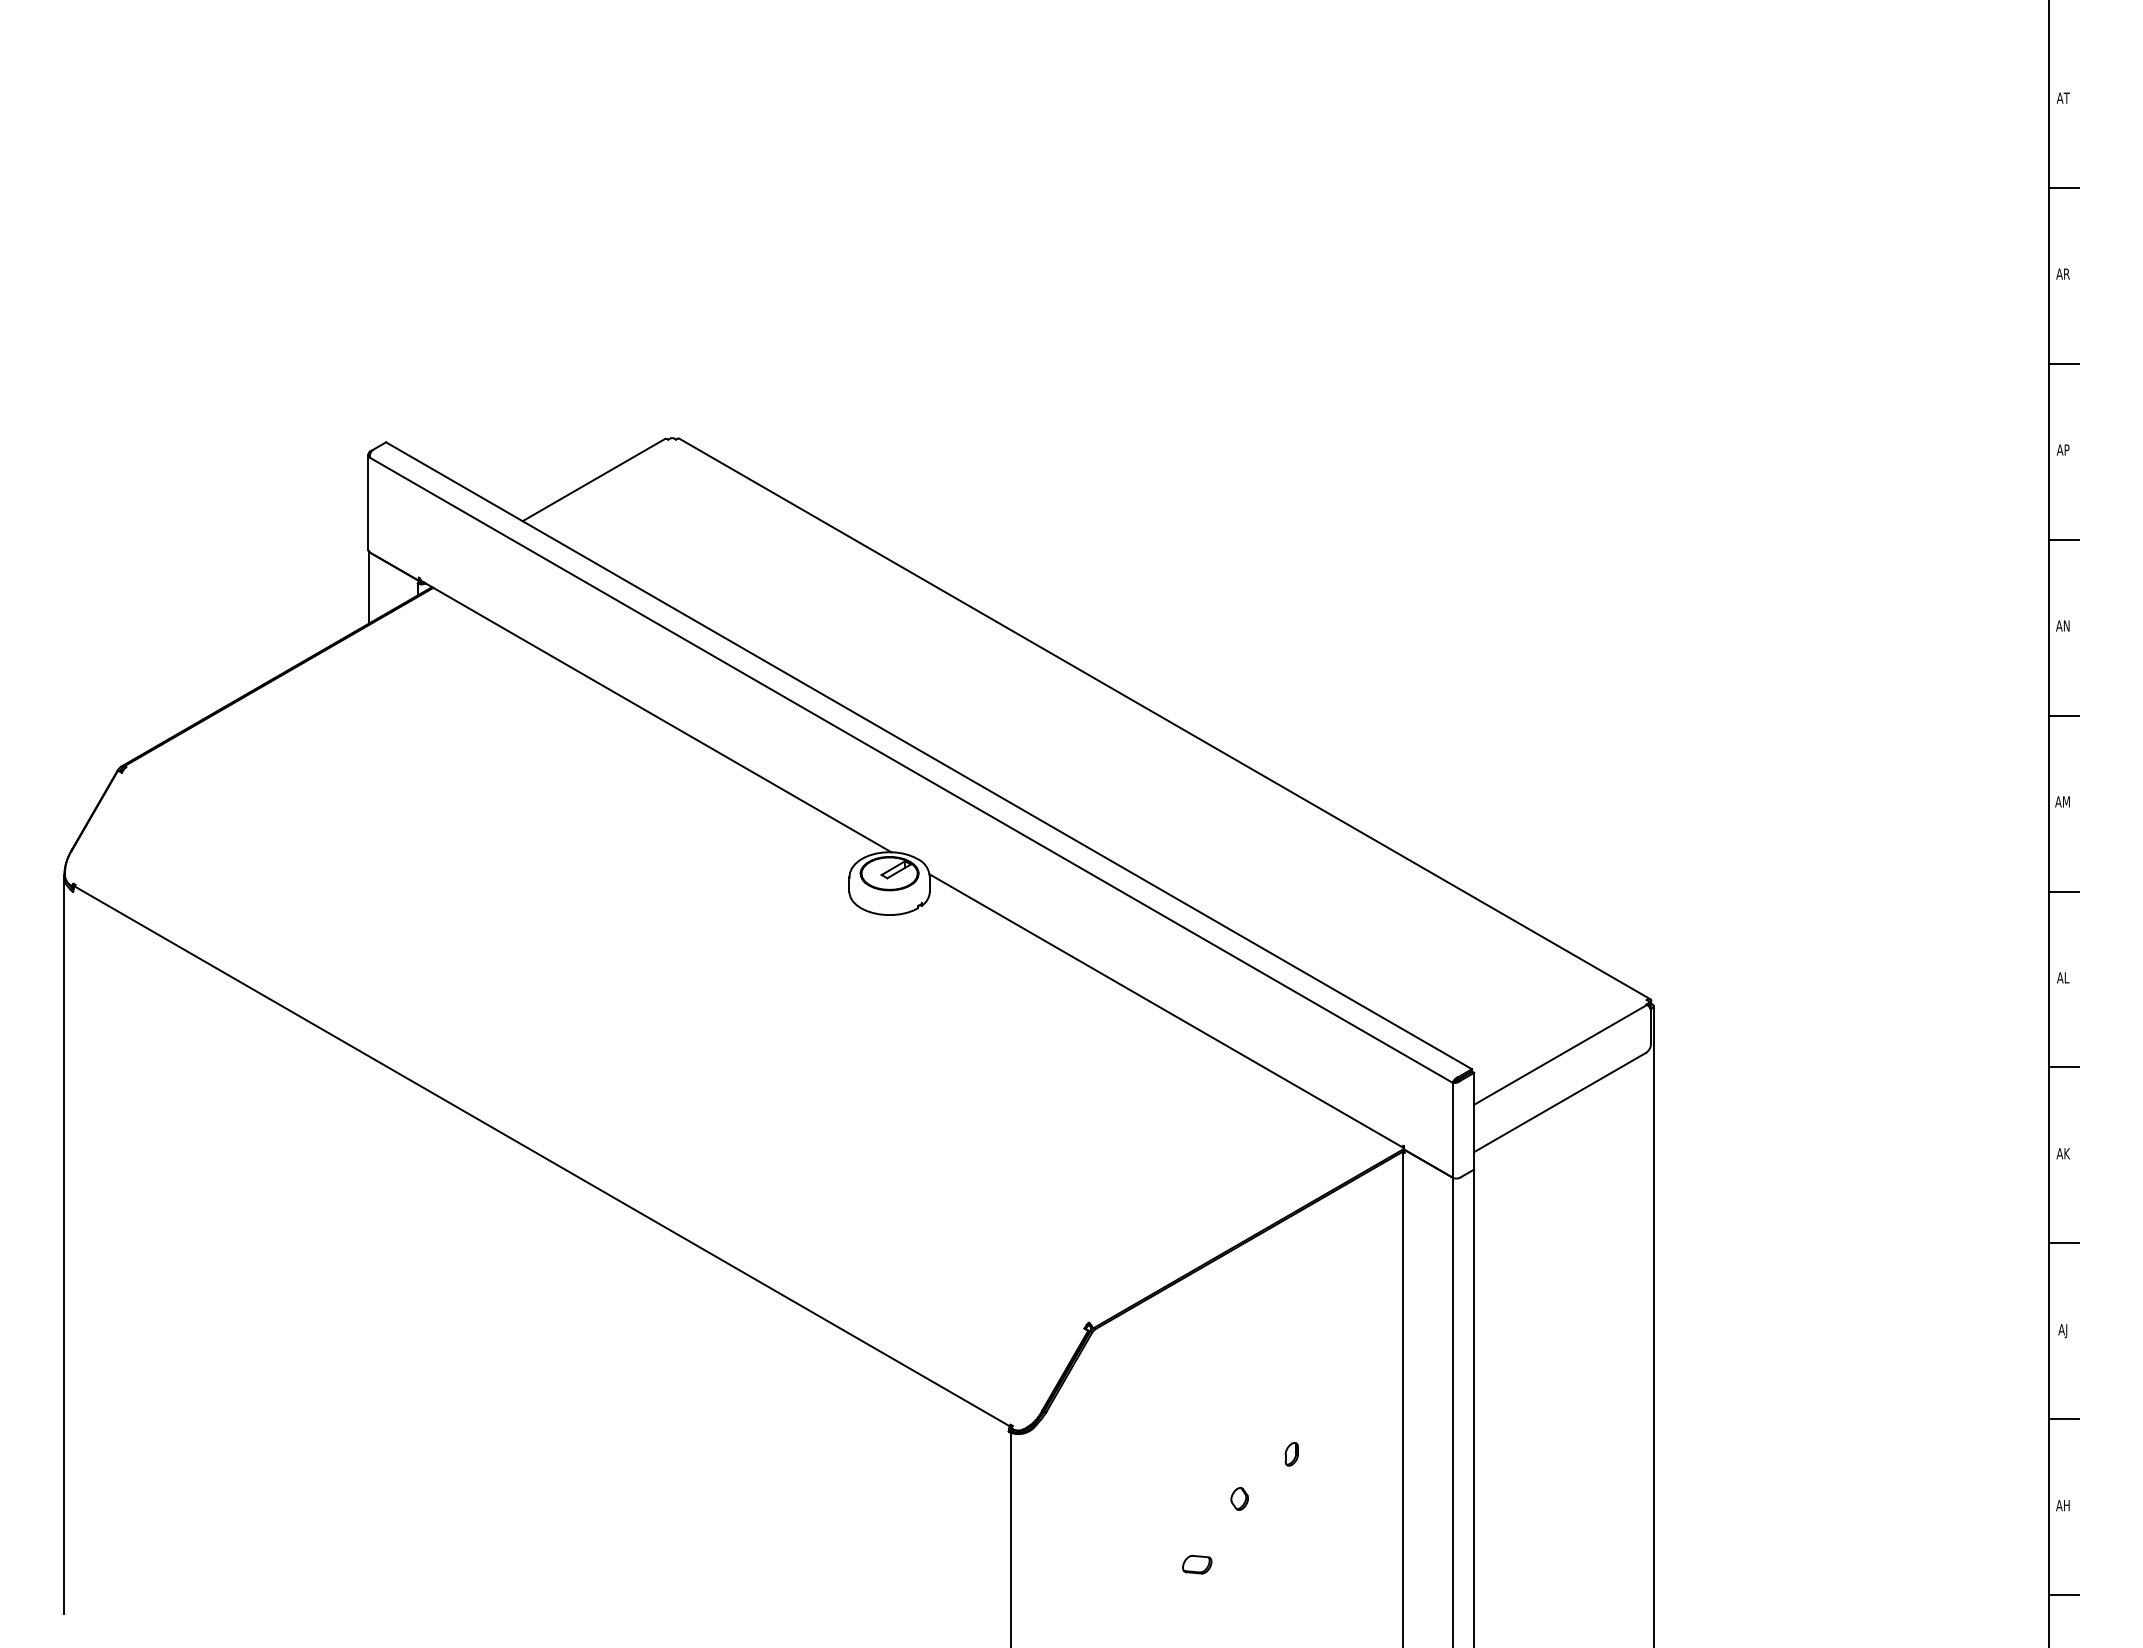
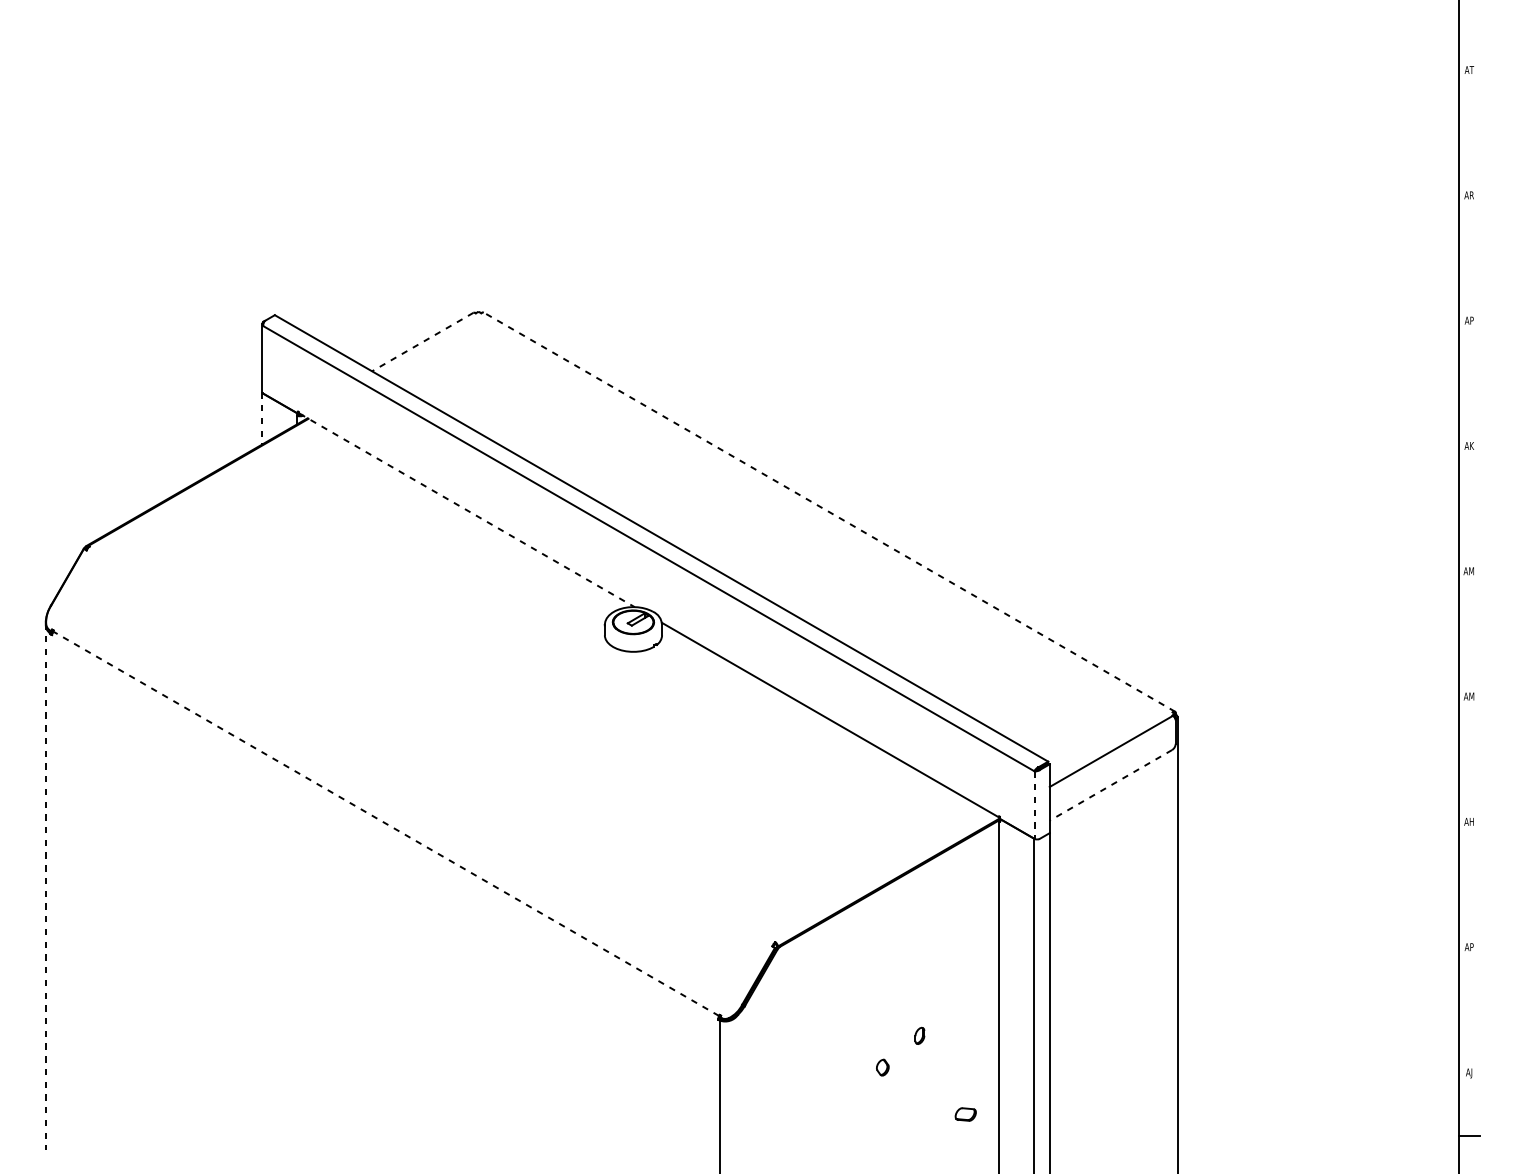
line: (2063, 187) -> (1469, 133), removed
line: (2063, 363) -> (1469, 259), removed
line: (593, 480) -> (422, 342), solid -> dashed
line: (2063, 539) -> (1469, 384), removed
line: (368, 587) -> (262, 418), solid -> dashed
text: (2062, 625) -> (1468, 445), AN -> AK
line: (2063, 715) -> (1469, 509), removed
line: (656, 716) -> (467, 510), solid -> dashed
line: (1164, 718) -> (829, 511), solid -> dashed
line: (2063, 891) -> (1469, 635), removed
text: (2062, 977) -> (1468, 696), AL -> AM
line: (2063, 1067) -> (1469, 760), removed
line: (1559, 1102) -> (1110, 785), solid -> dashed
line: (1452, 1130) -> (1034, 805), solid -> dashed
text: (2063, 1153) -> (1469, 821), AK -> AH
line: (542, 1156) -> (386, 823), solid -> dashed
line: (2063, 1243) -> (1469, 885), removed
line: (64, 1244) -> (45, 886), solid -> dashed
text: (2062, 1331) -> (1468, 948), AJ -> AP
line: (2063, 1419) -> (1469, 1011), removed
text: (2062, 1507) -> (1468, 1073), AH -> AJ
part: (1197, 1564) -> (965, 1114), moved

